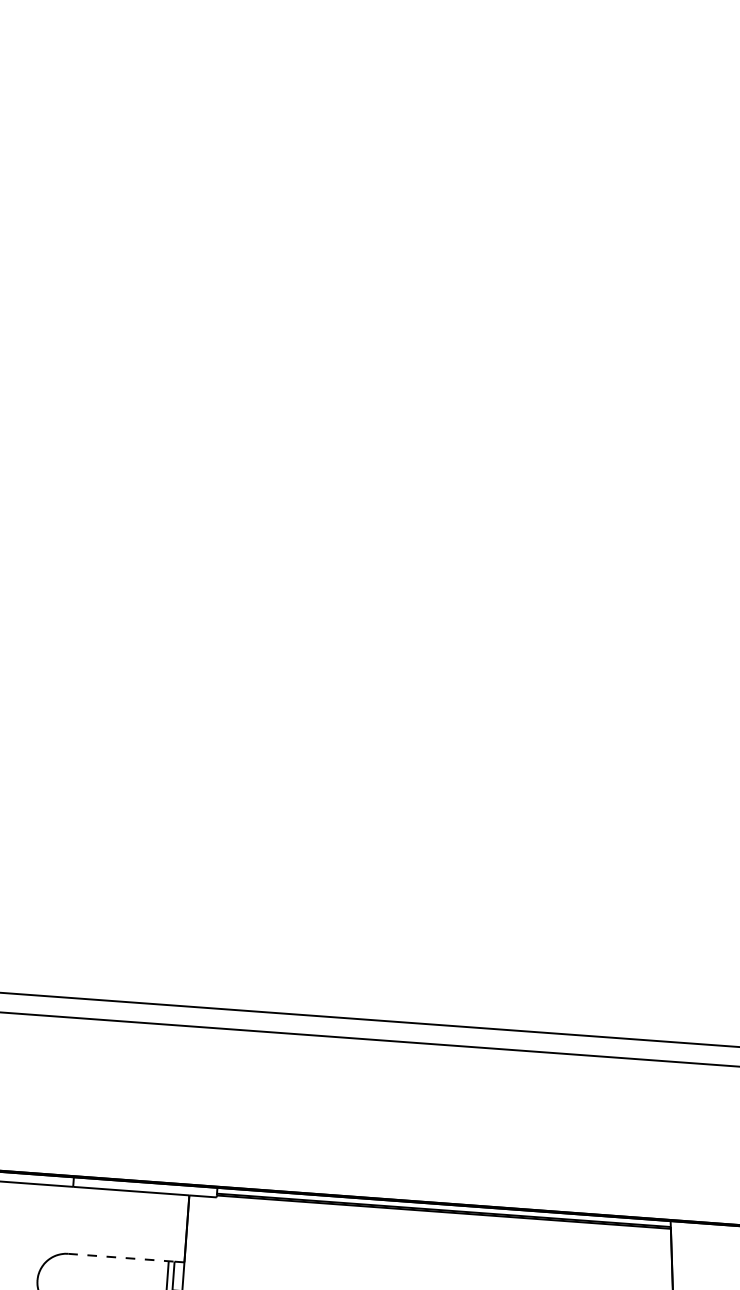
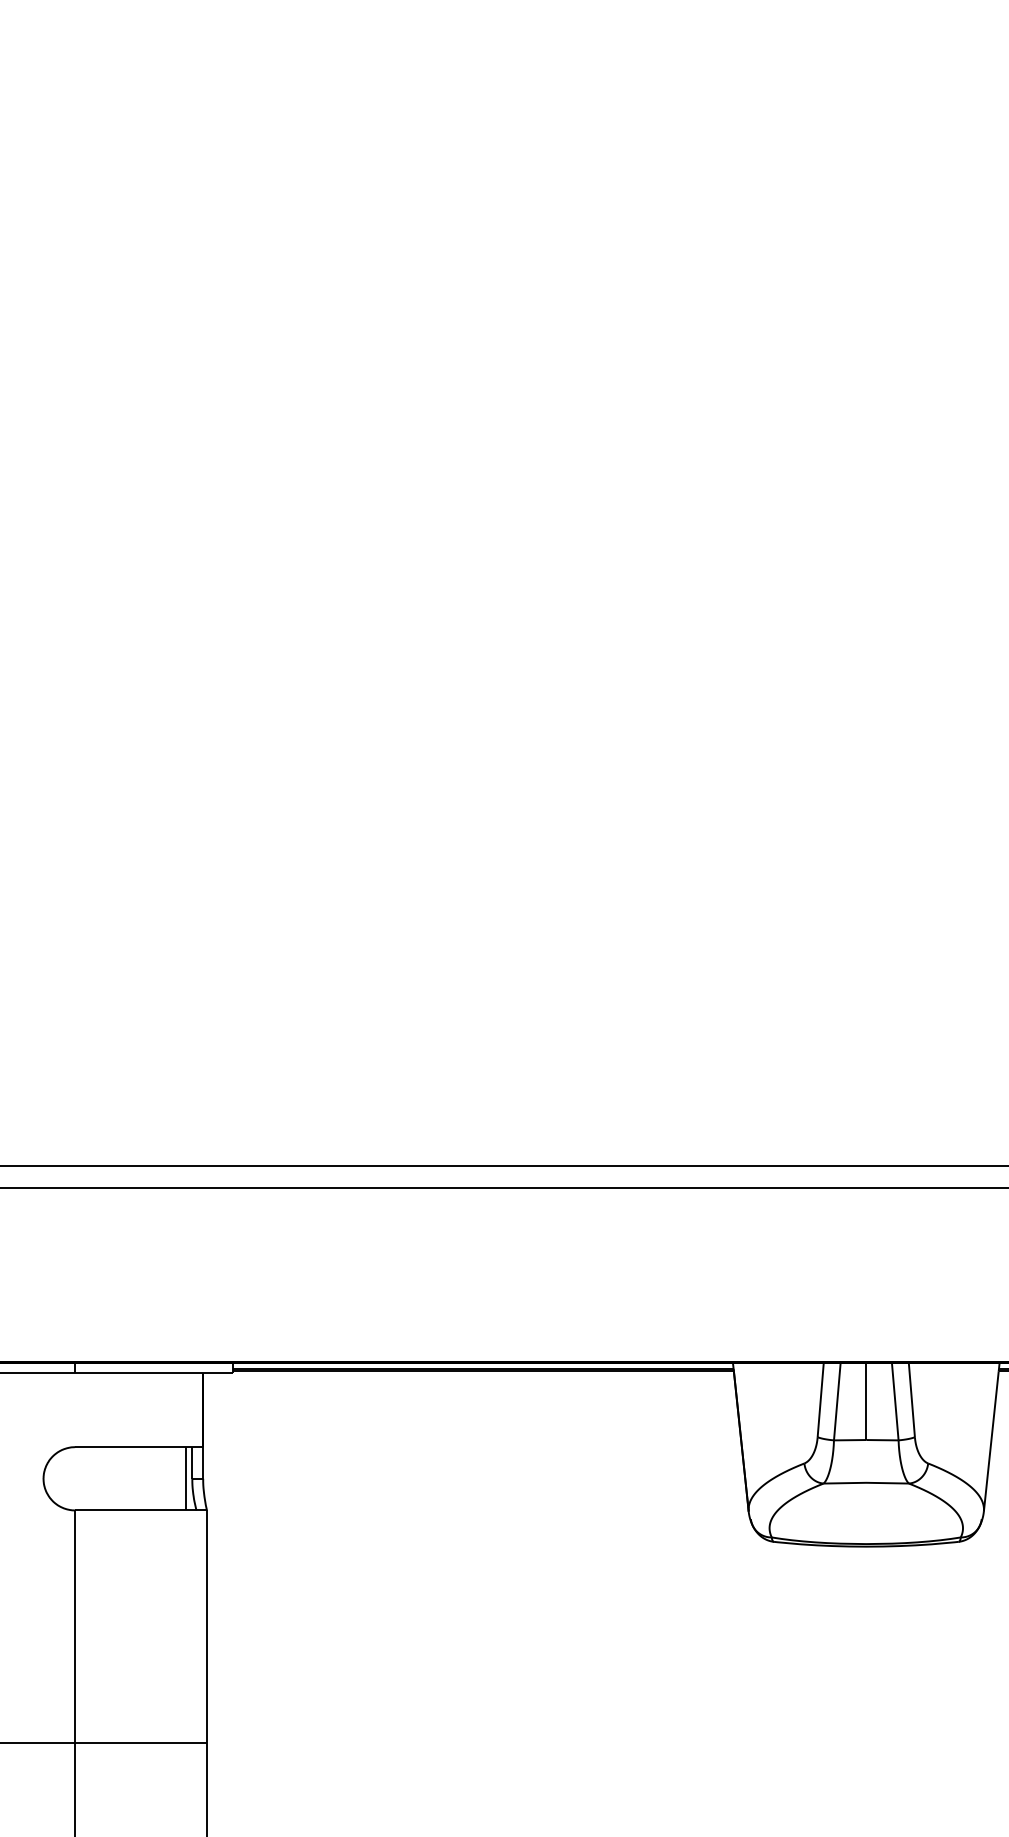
line: (121, 1258) -> (133, 1447), dashed -> solid

